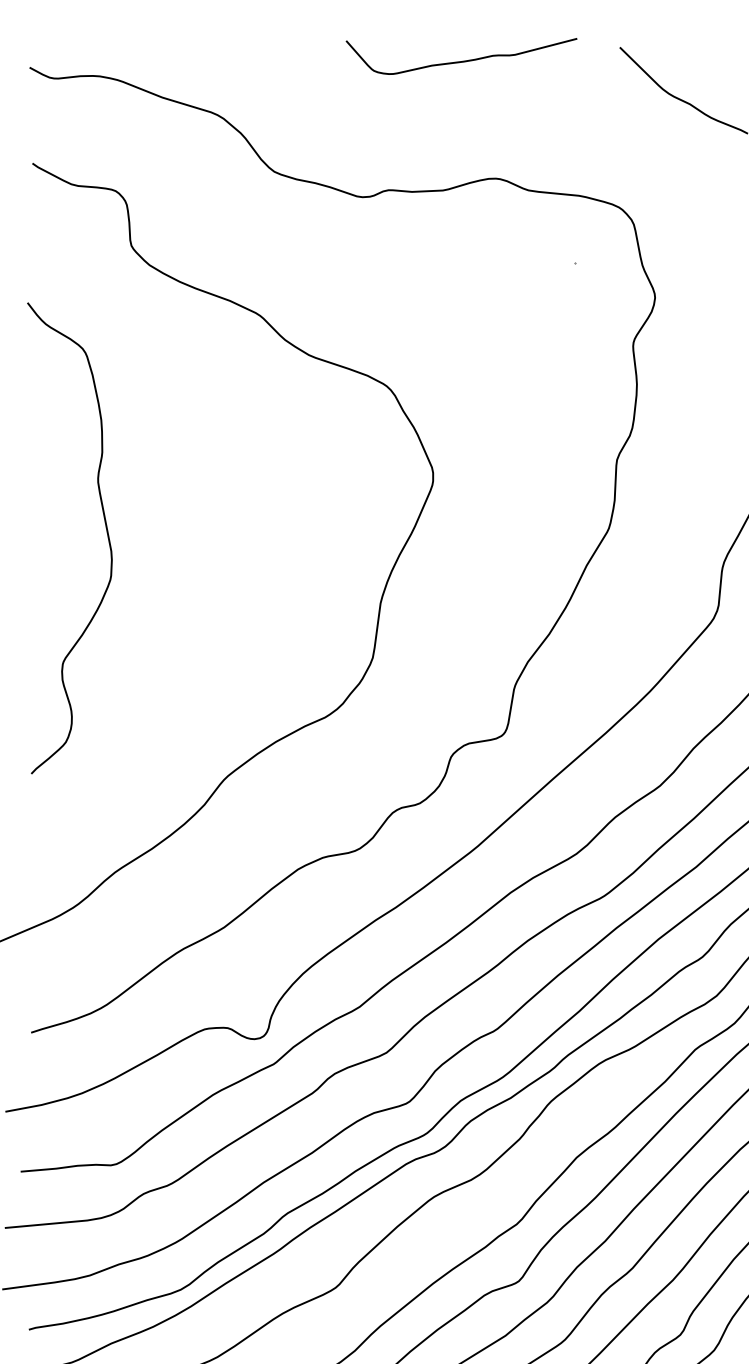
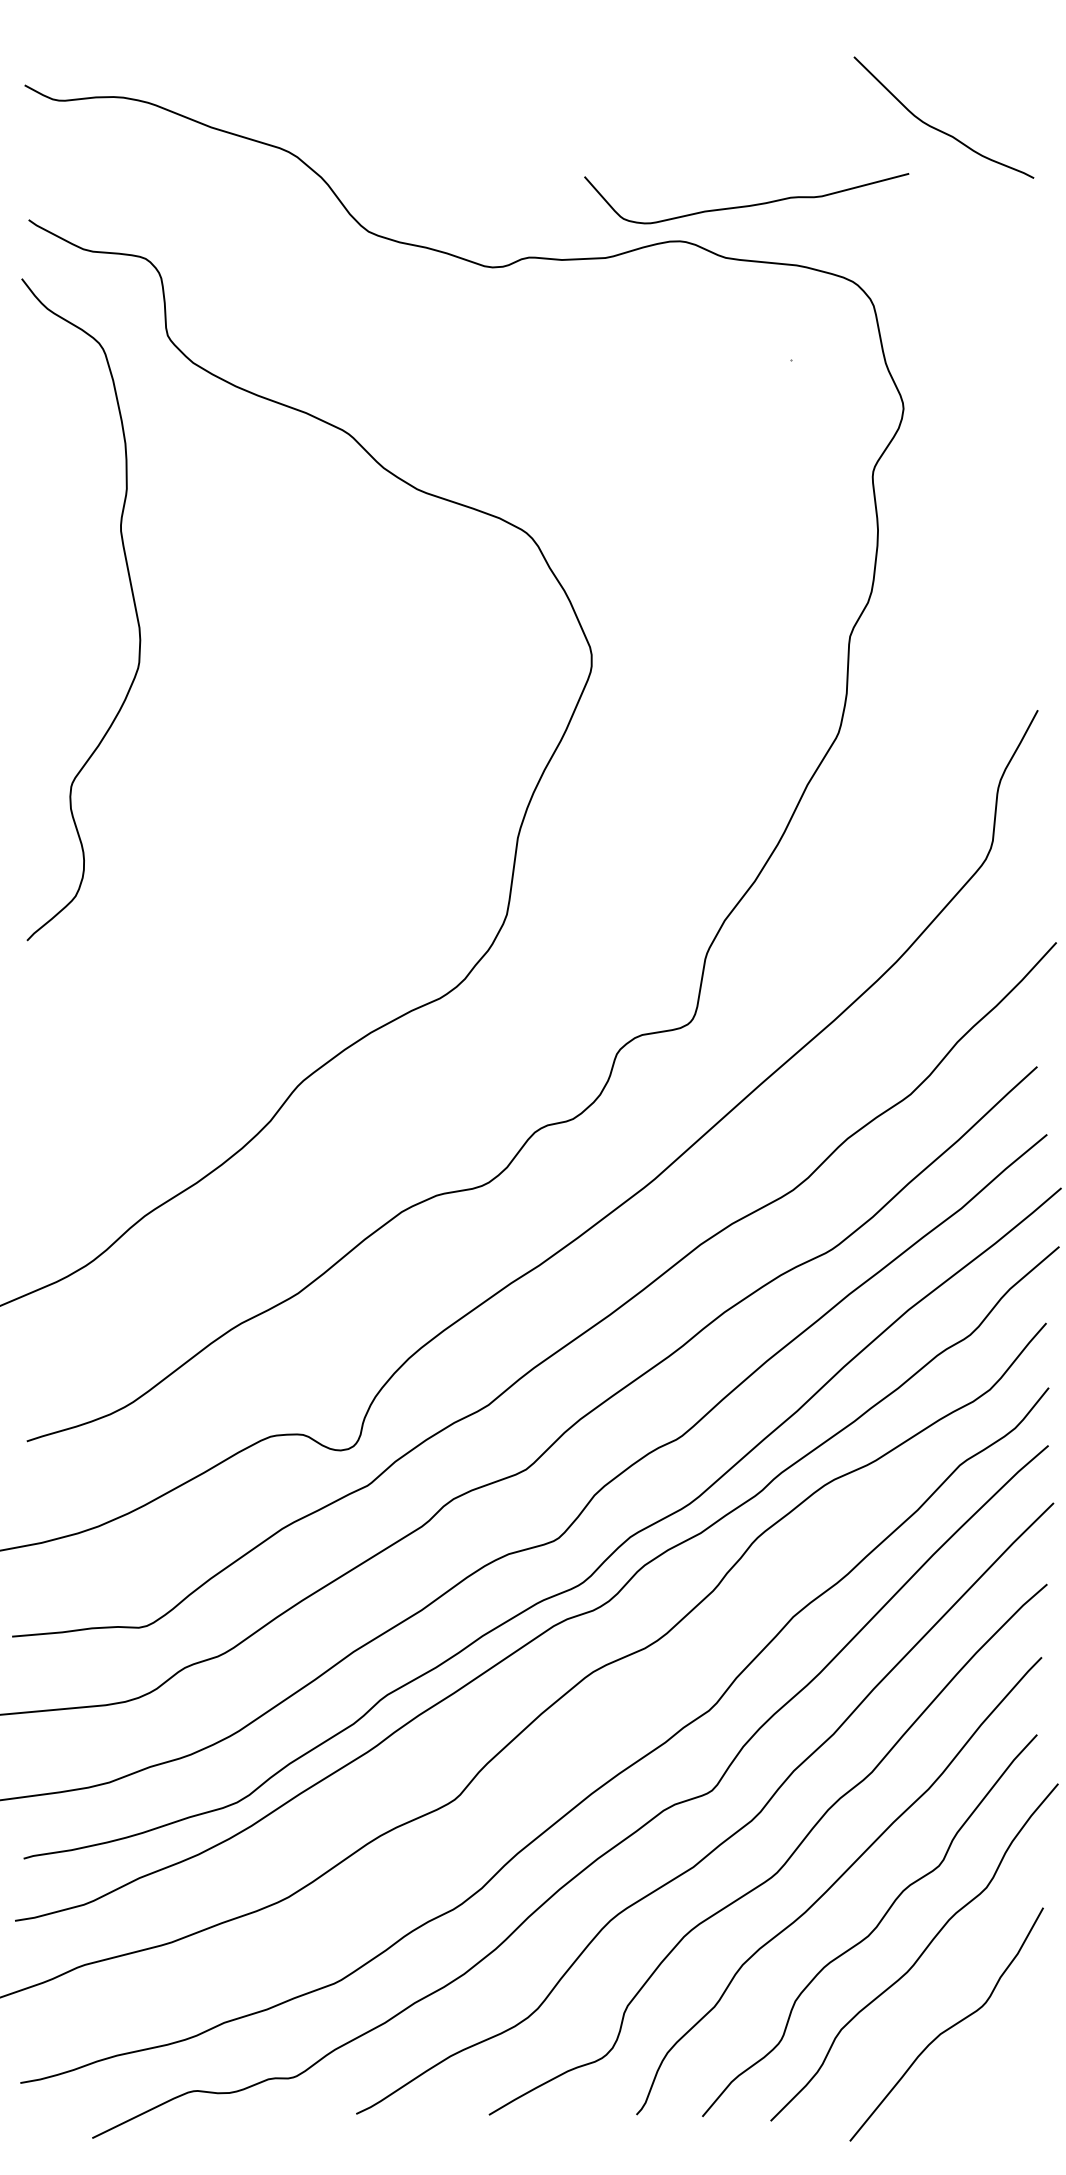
curve: (461, 61) -> (746, 205), moved
curve: (106, 530) -> (132, 598), moved

